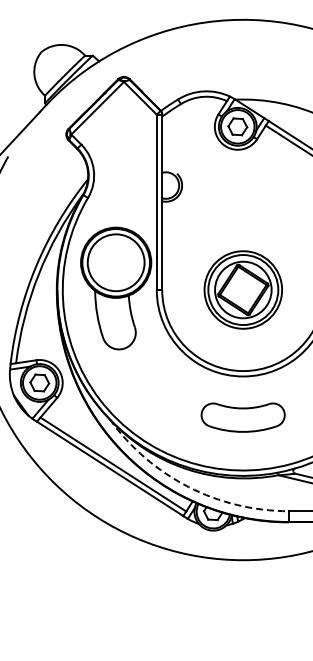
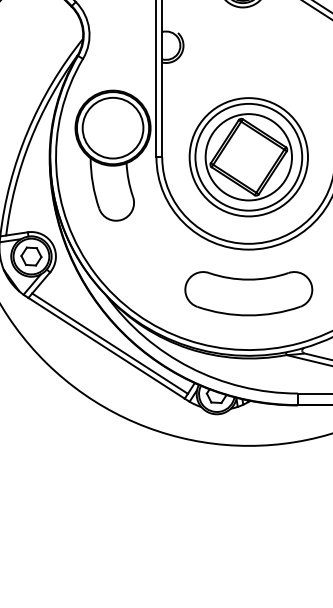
part: (243, 289) -> (249, 156), size x1.43
part: (242, 417) -> (248, 293), size x1.43
arc: (188, 486) -> (190, 367), dashed -> solid

